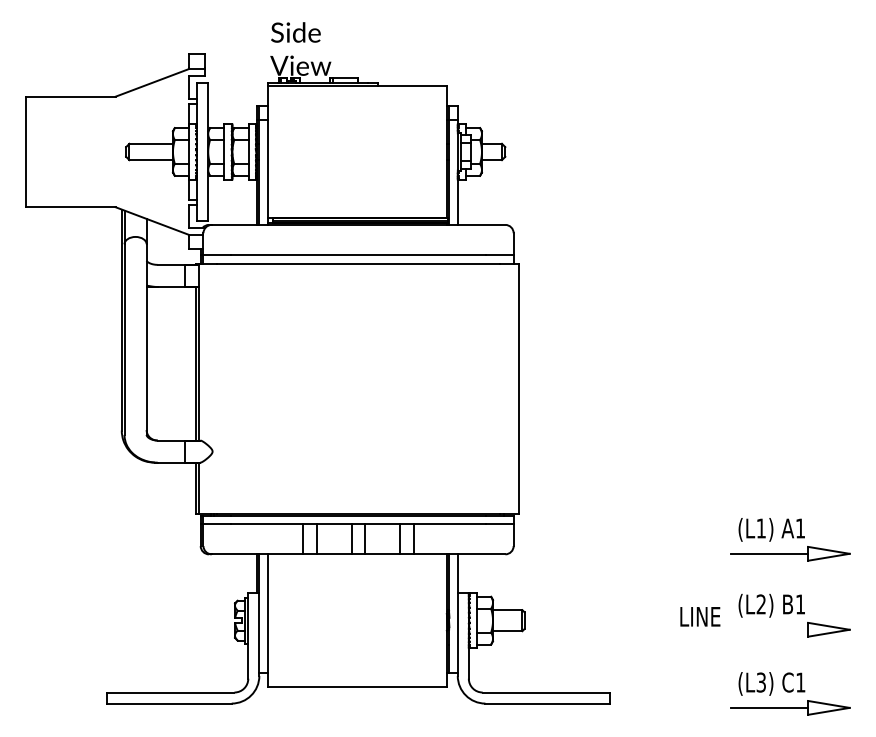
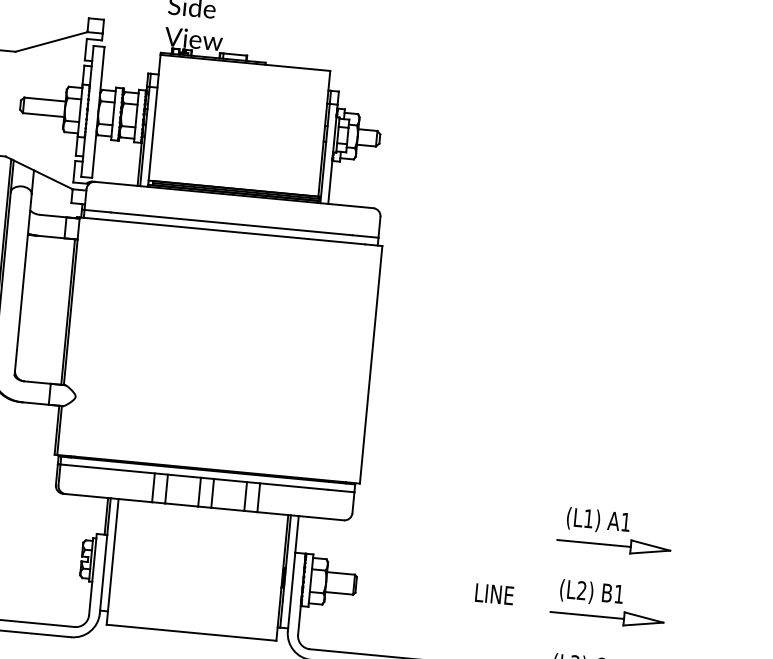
text: (700, 616) -> (494, 594), moved
line: (769, 629) -> (587, 615), added

